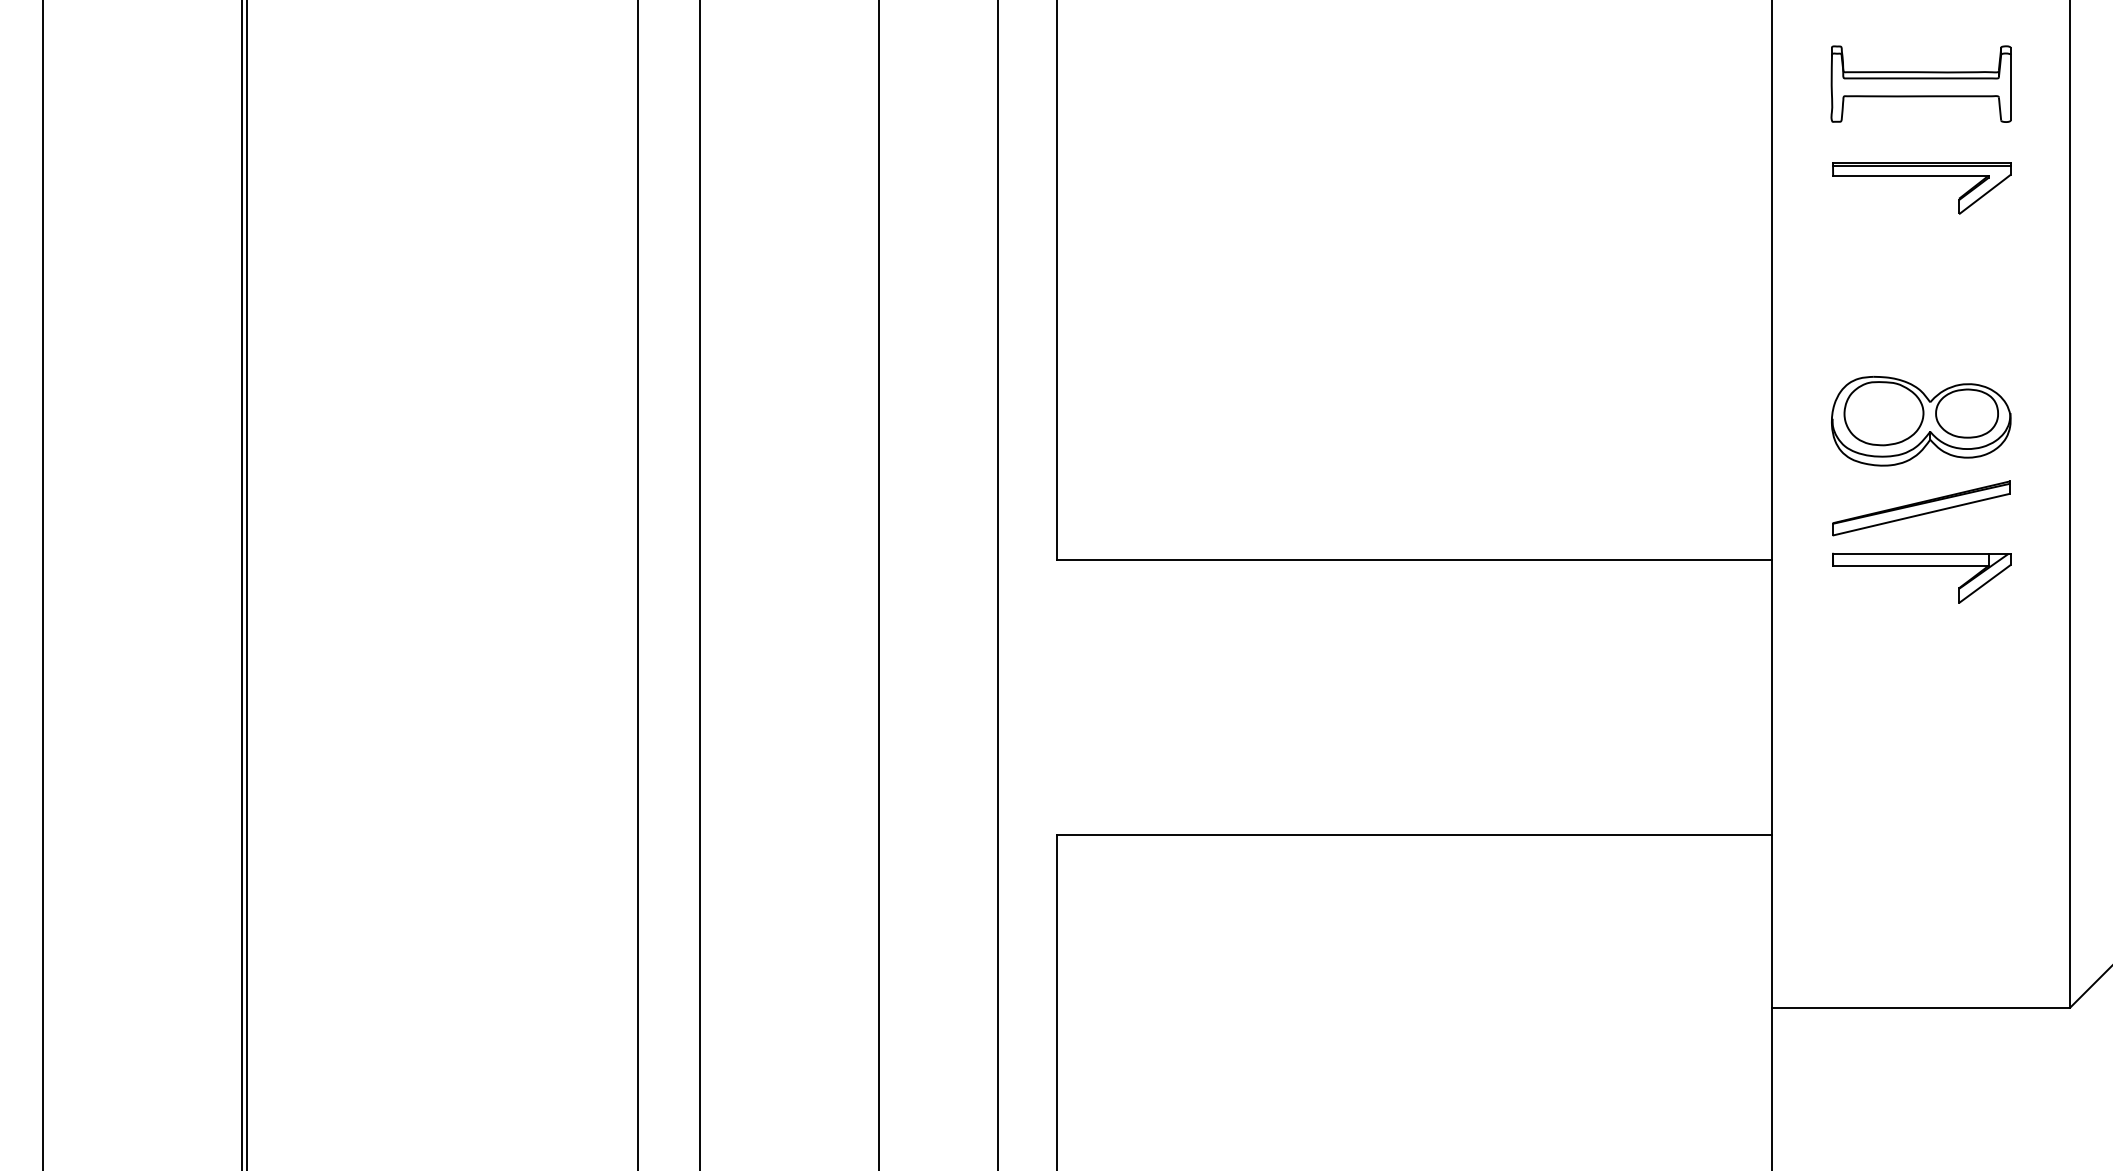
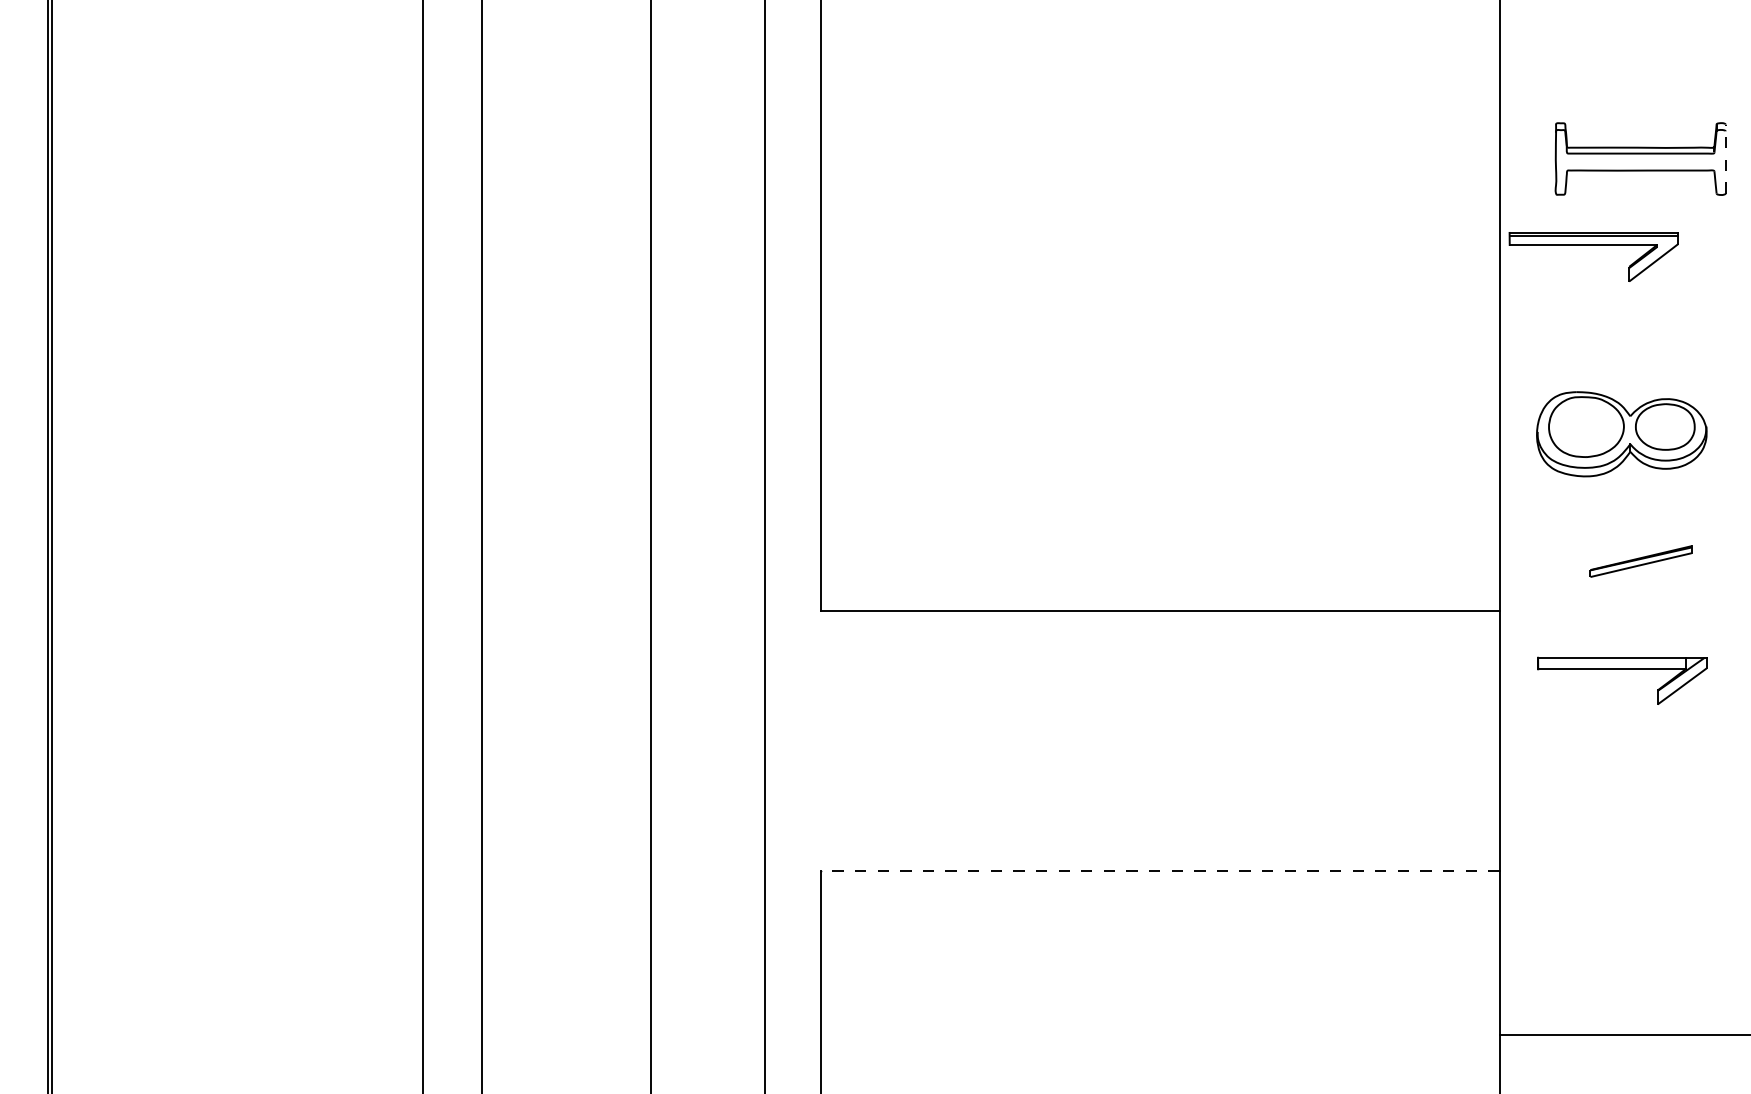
line: (2010, 83) -> (1725, 158), solid -> dashed
part: (1921, 176) -> (1593, 245), moved
part: (1921, 421) -> (1622, 434), moved
part: (1921, 508) -> (1641, 561), size x0.6
part: (1921, 566) -> (1622, 669), moved
line: (1414, 834) -> (1159, 870), solid -> dashed

